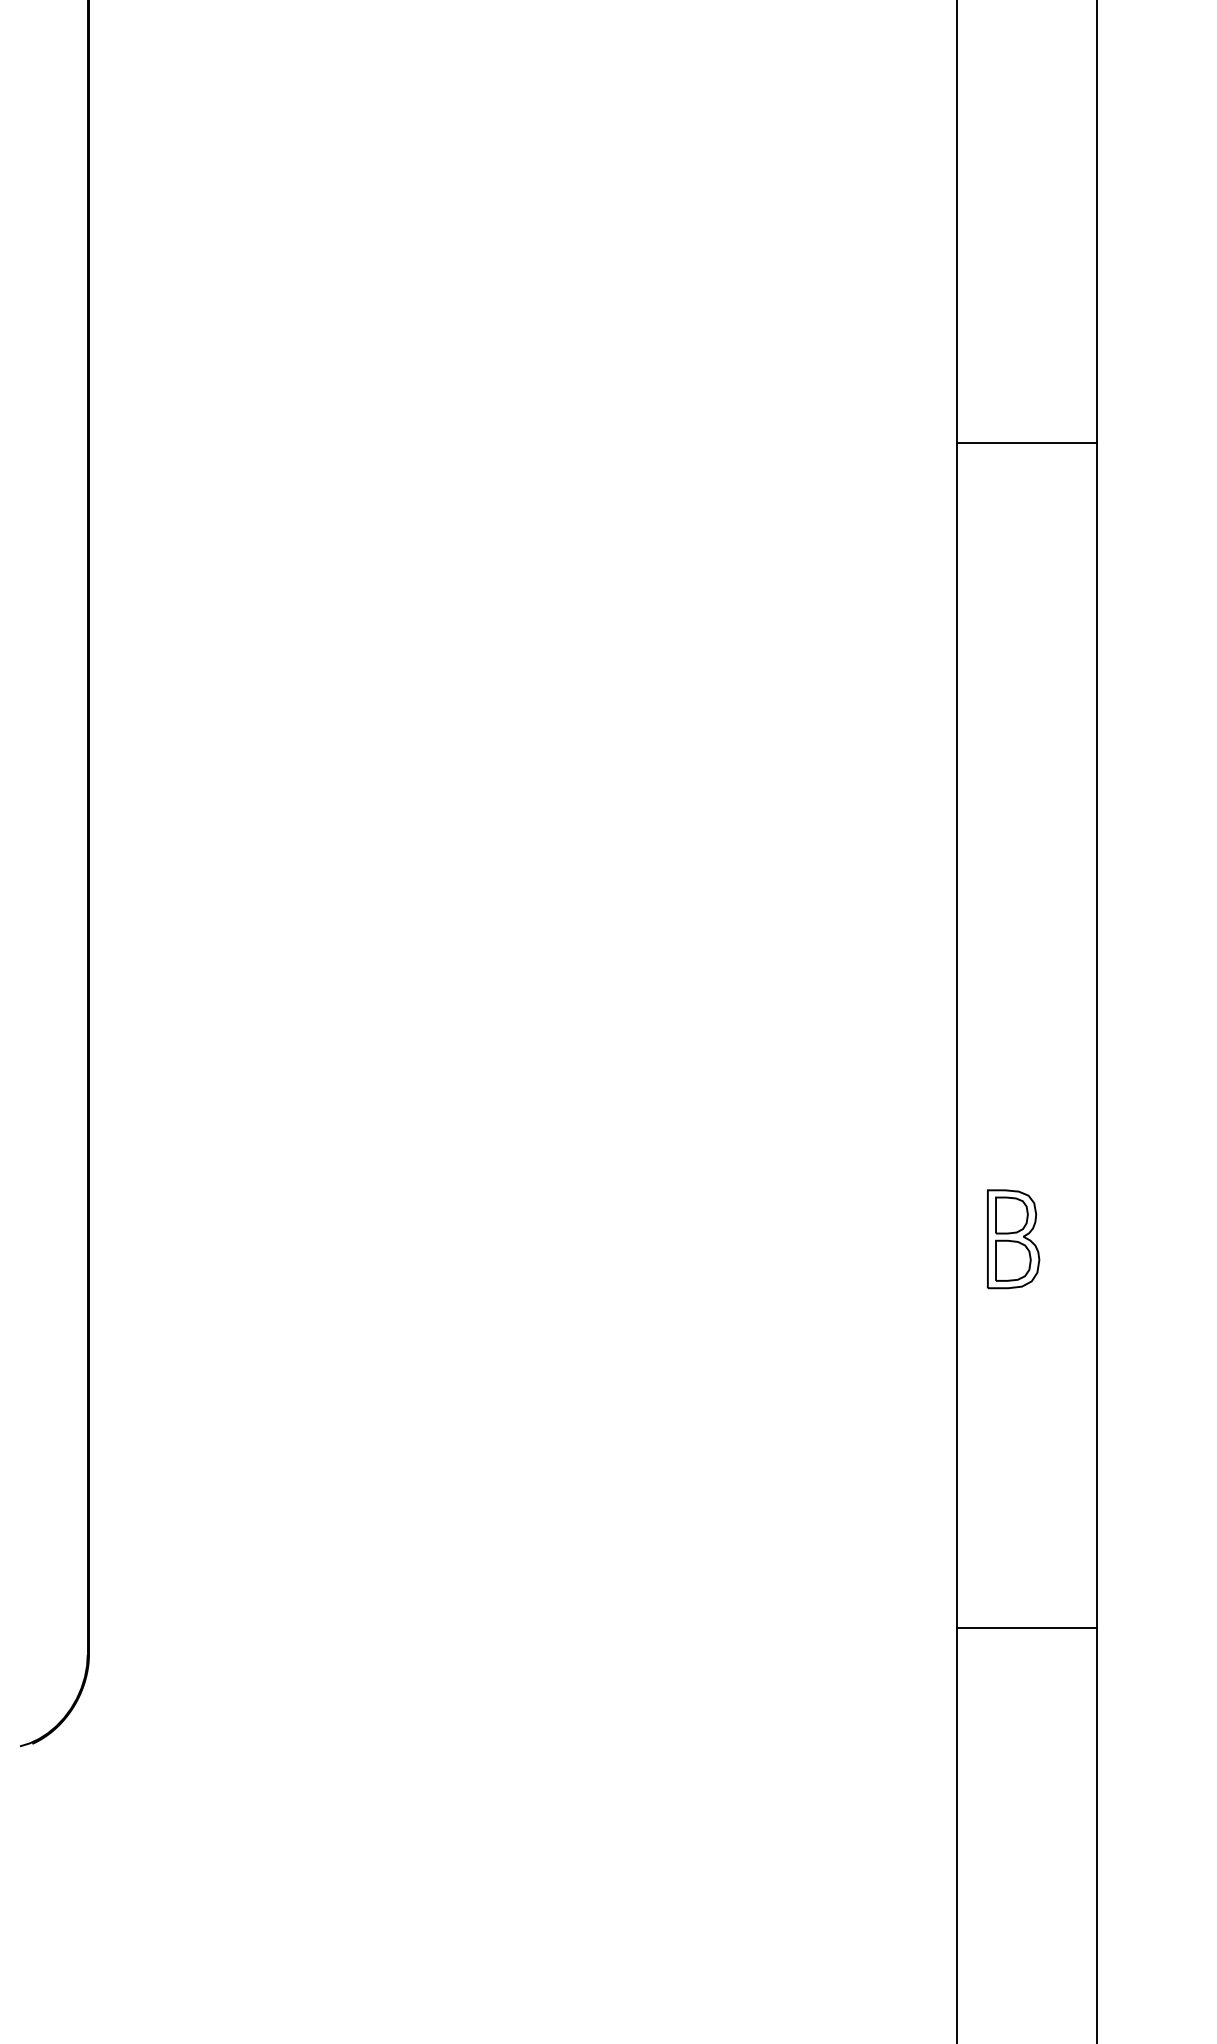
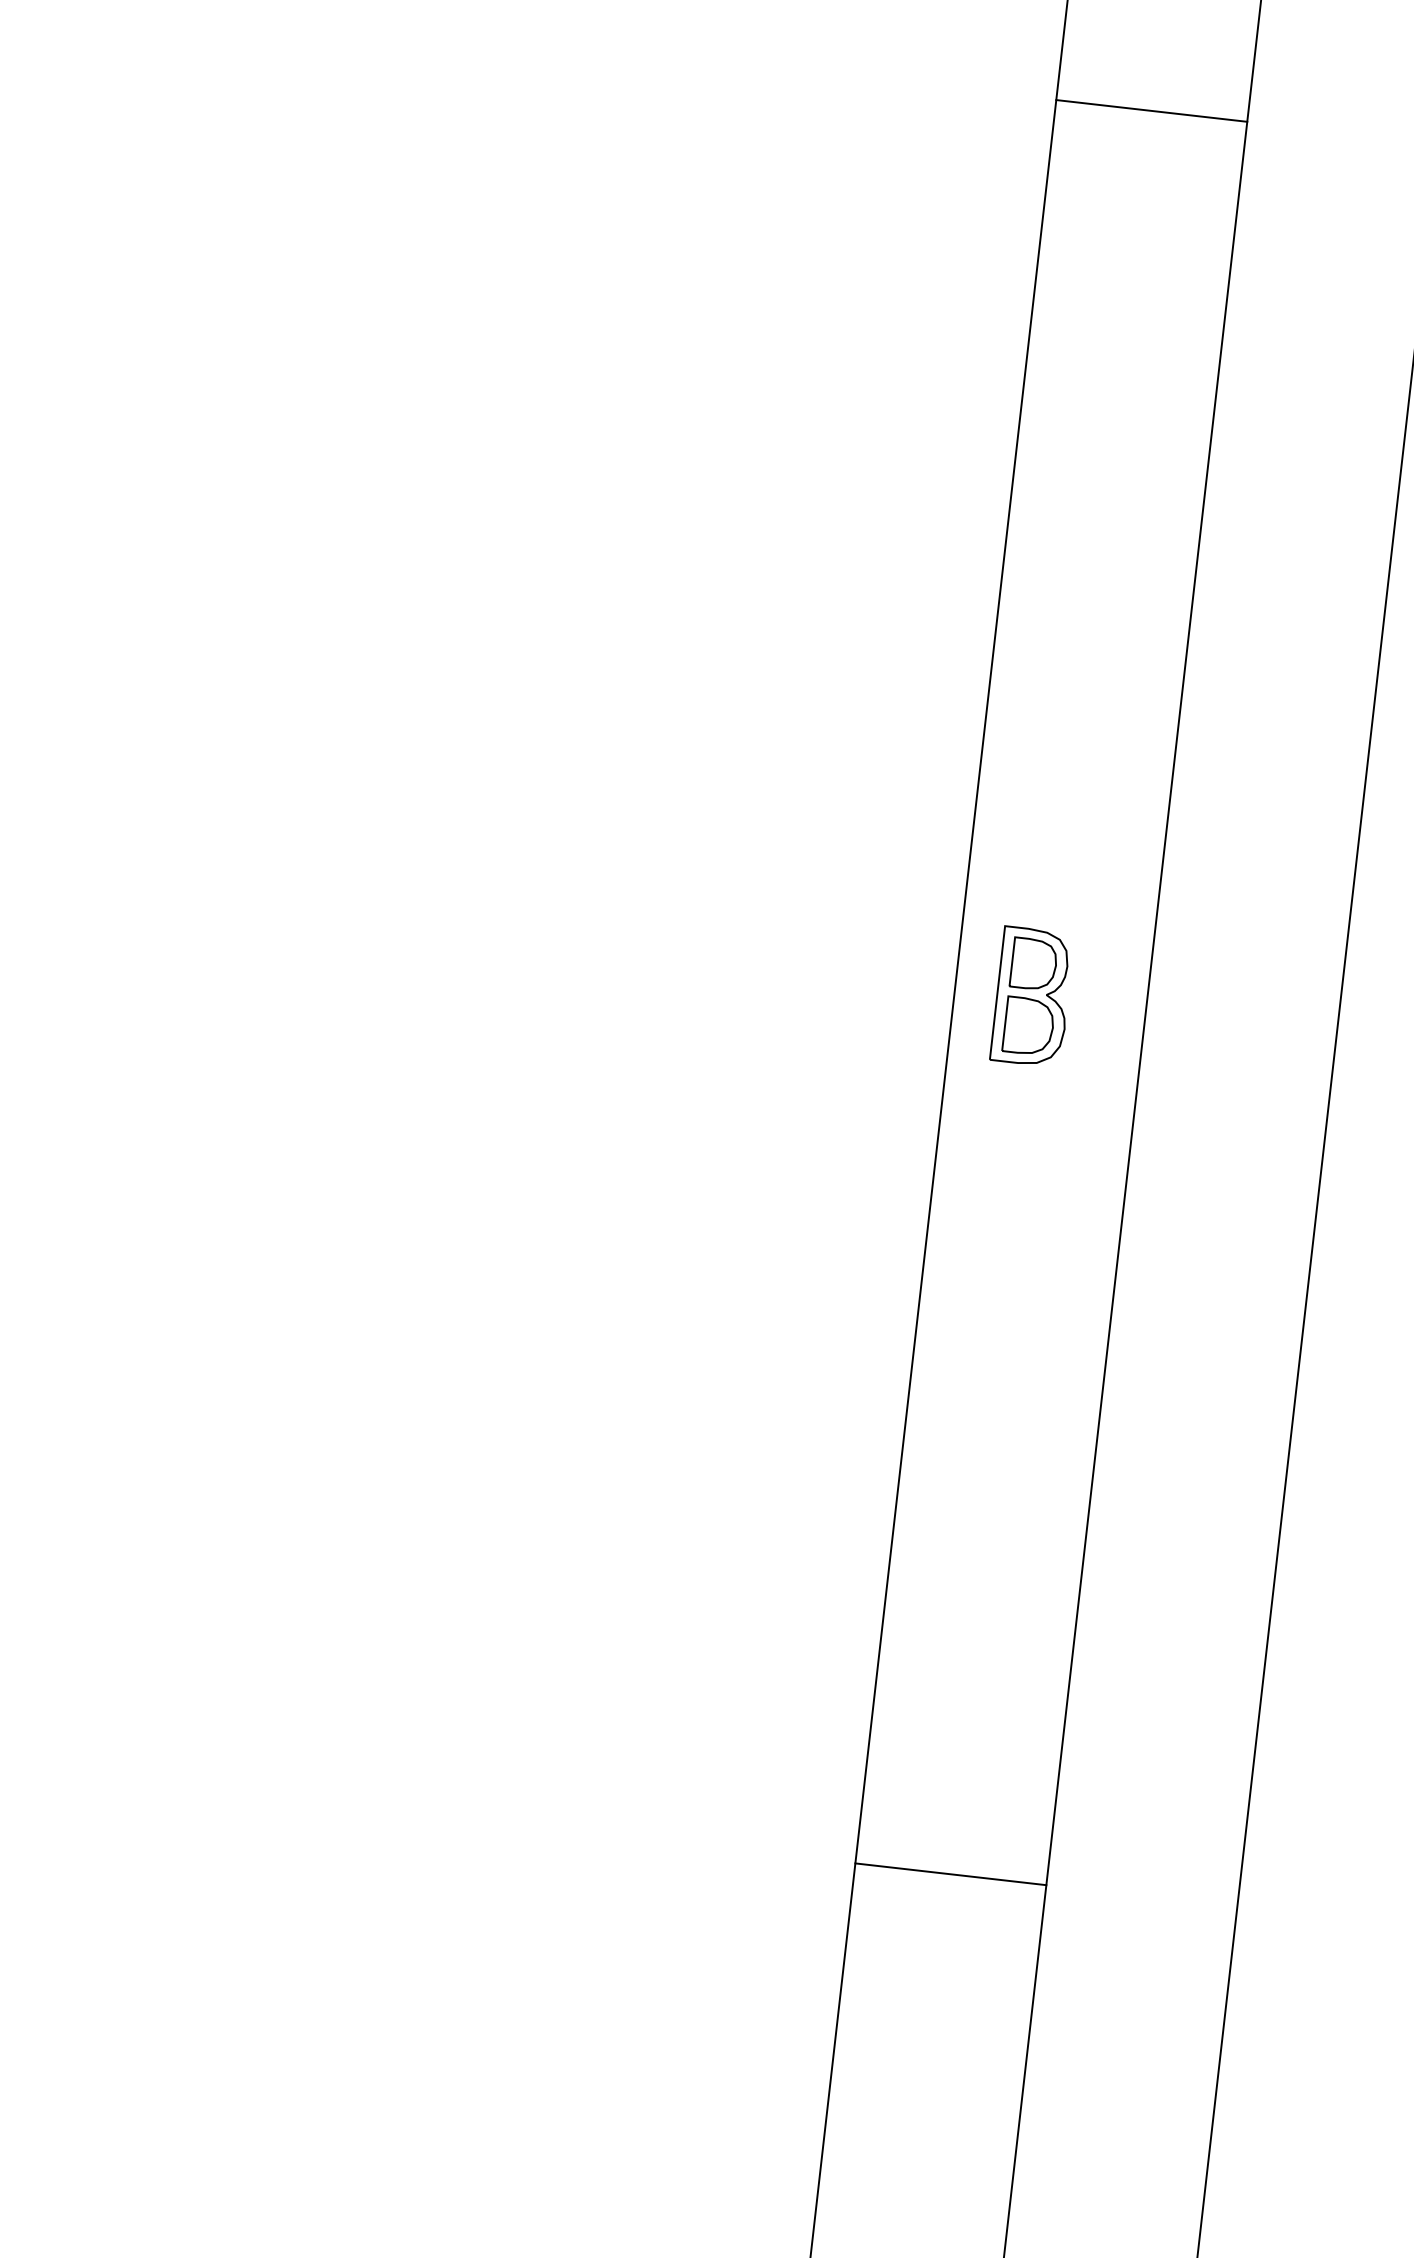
line: (1026, 442) -> (1151, 110), moved
part: (1013, 1239) -> (1032, 997), moved
line: (1026, 1628) -> (950, 1874), moved

